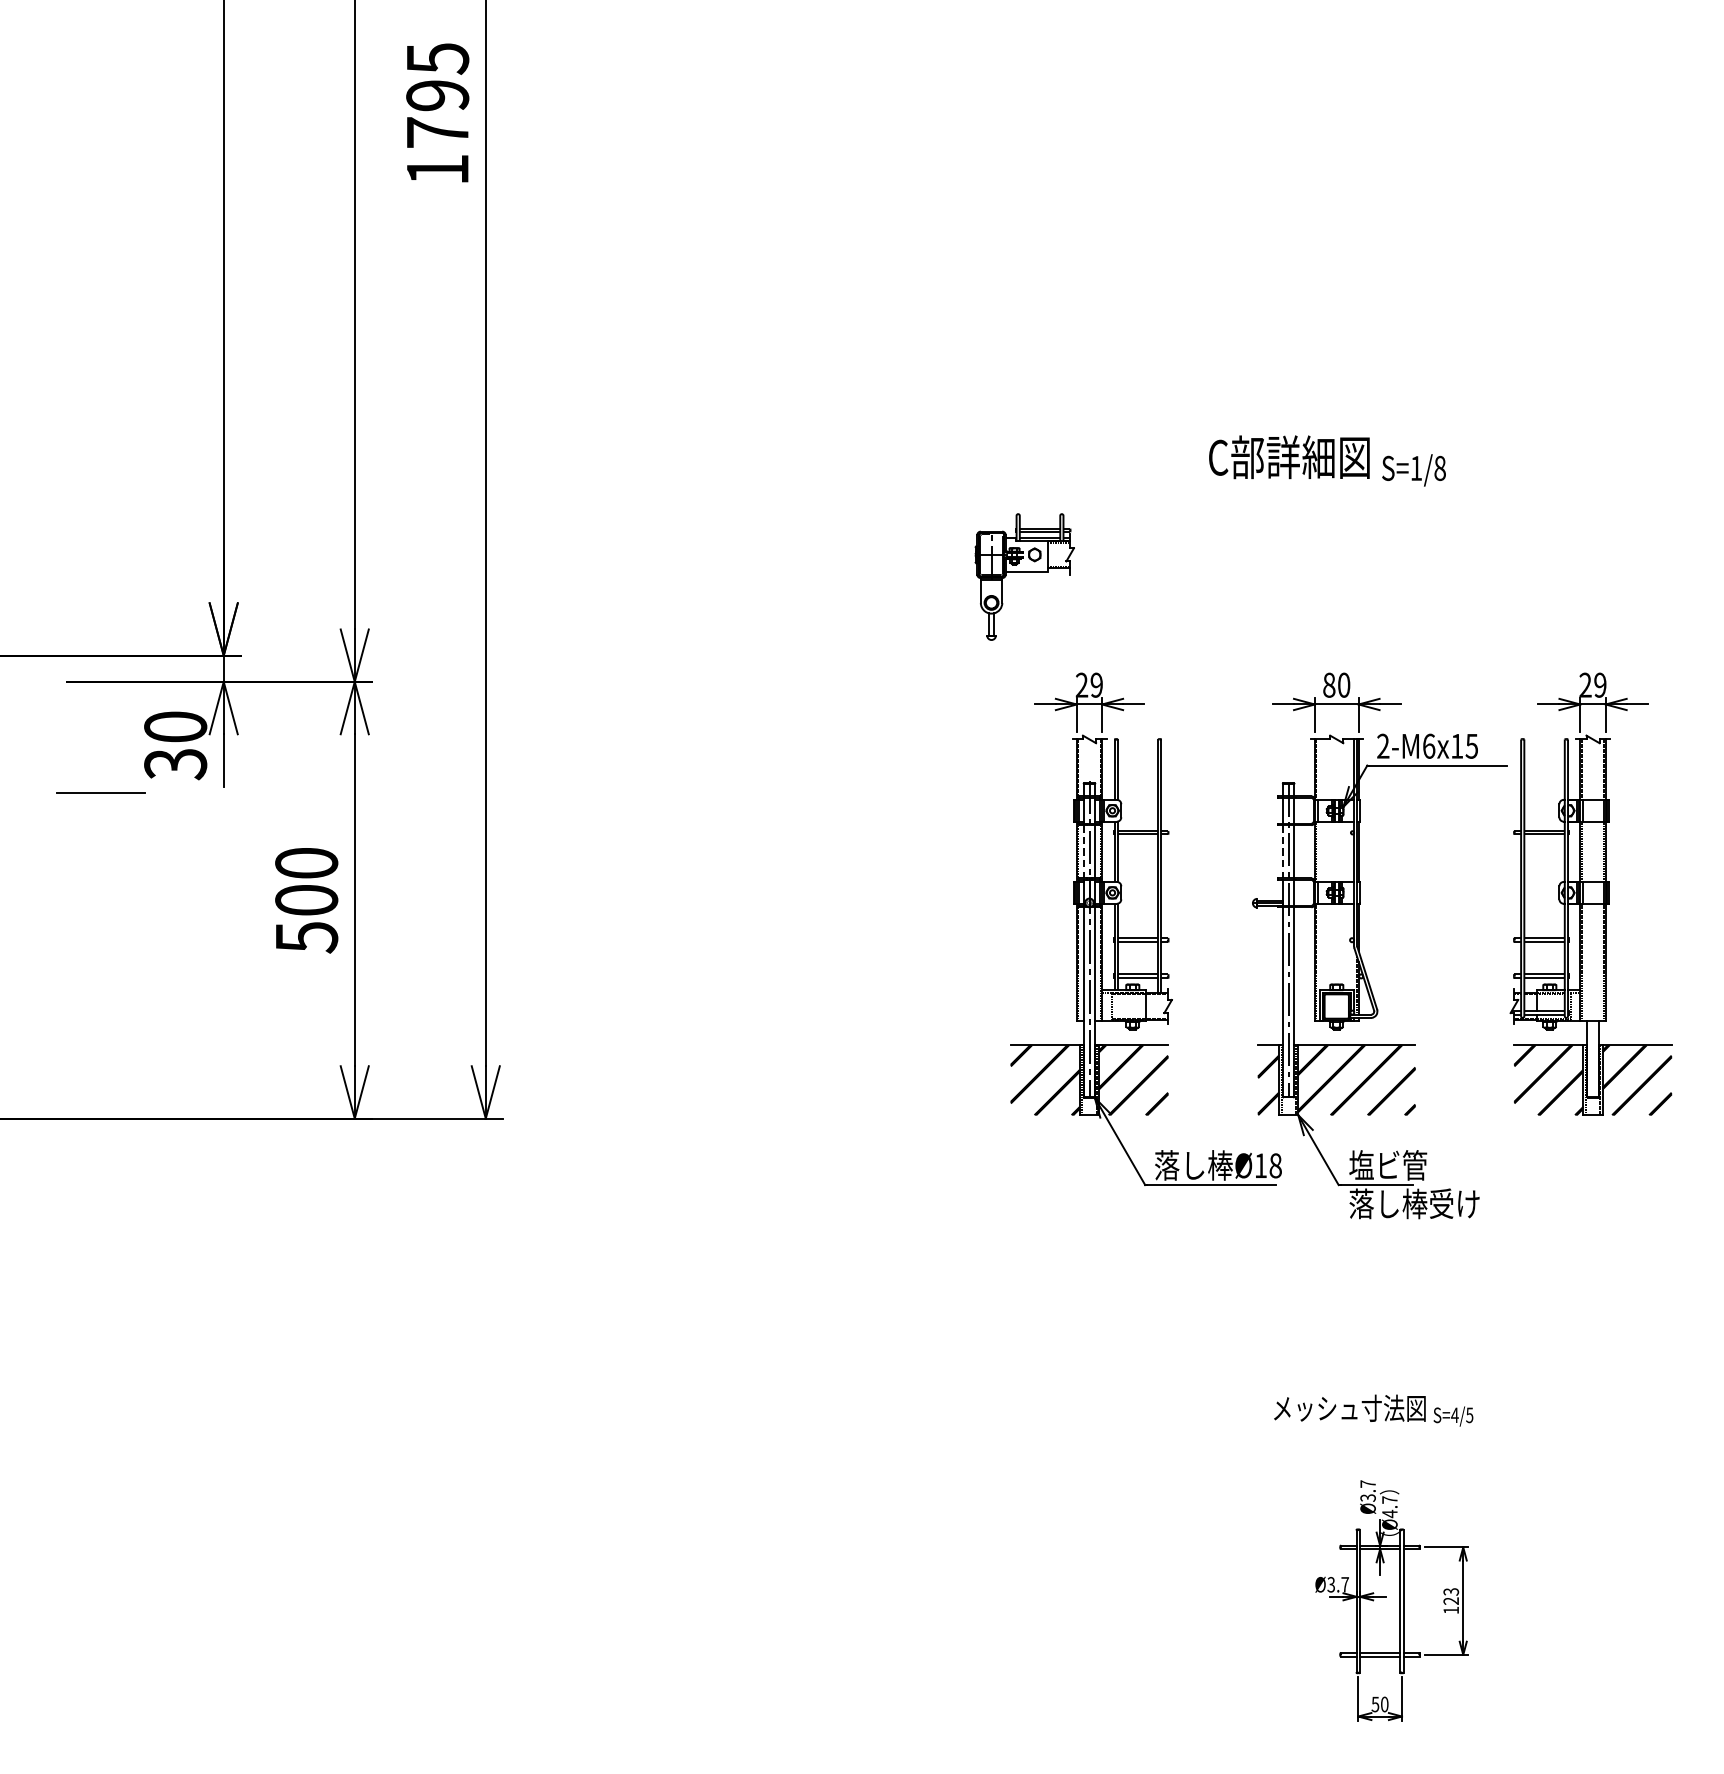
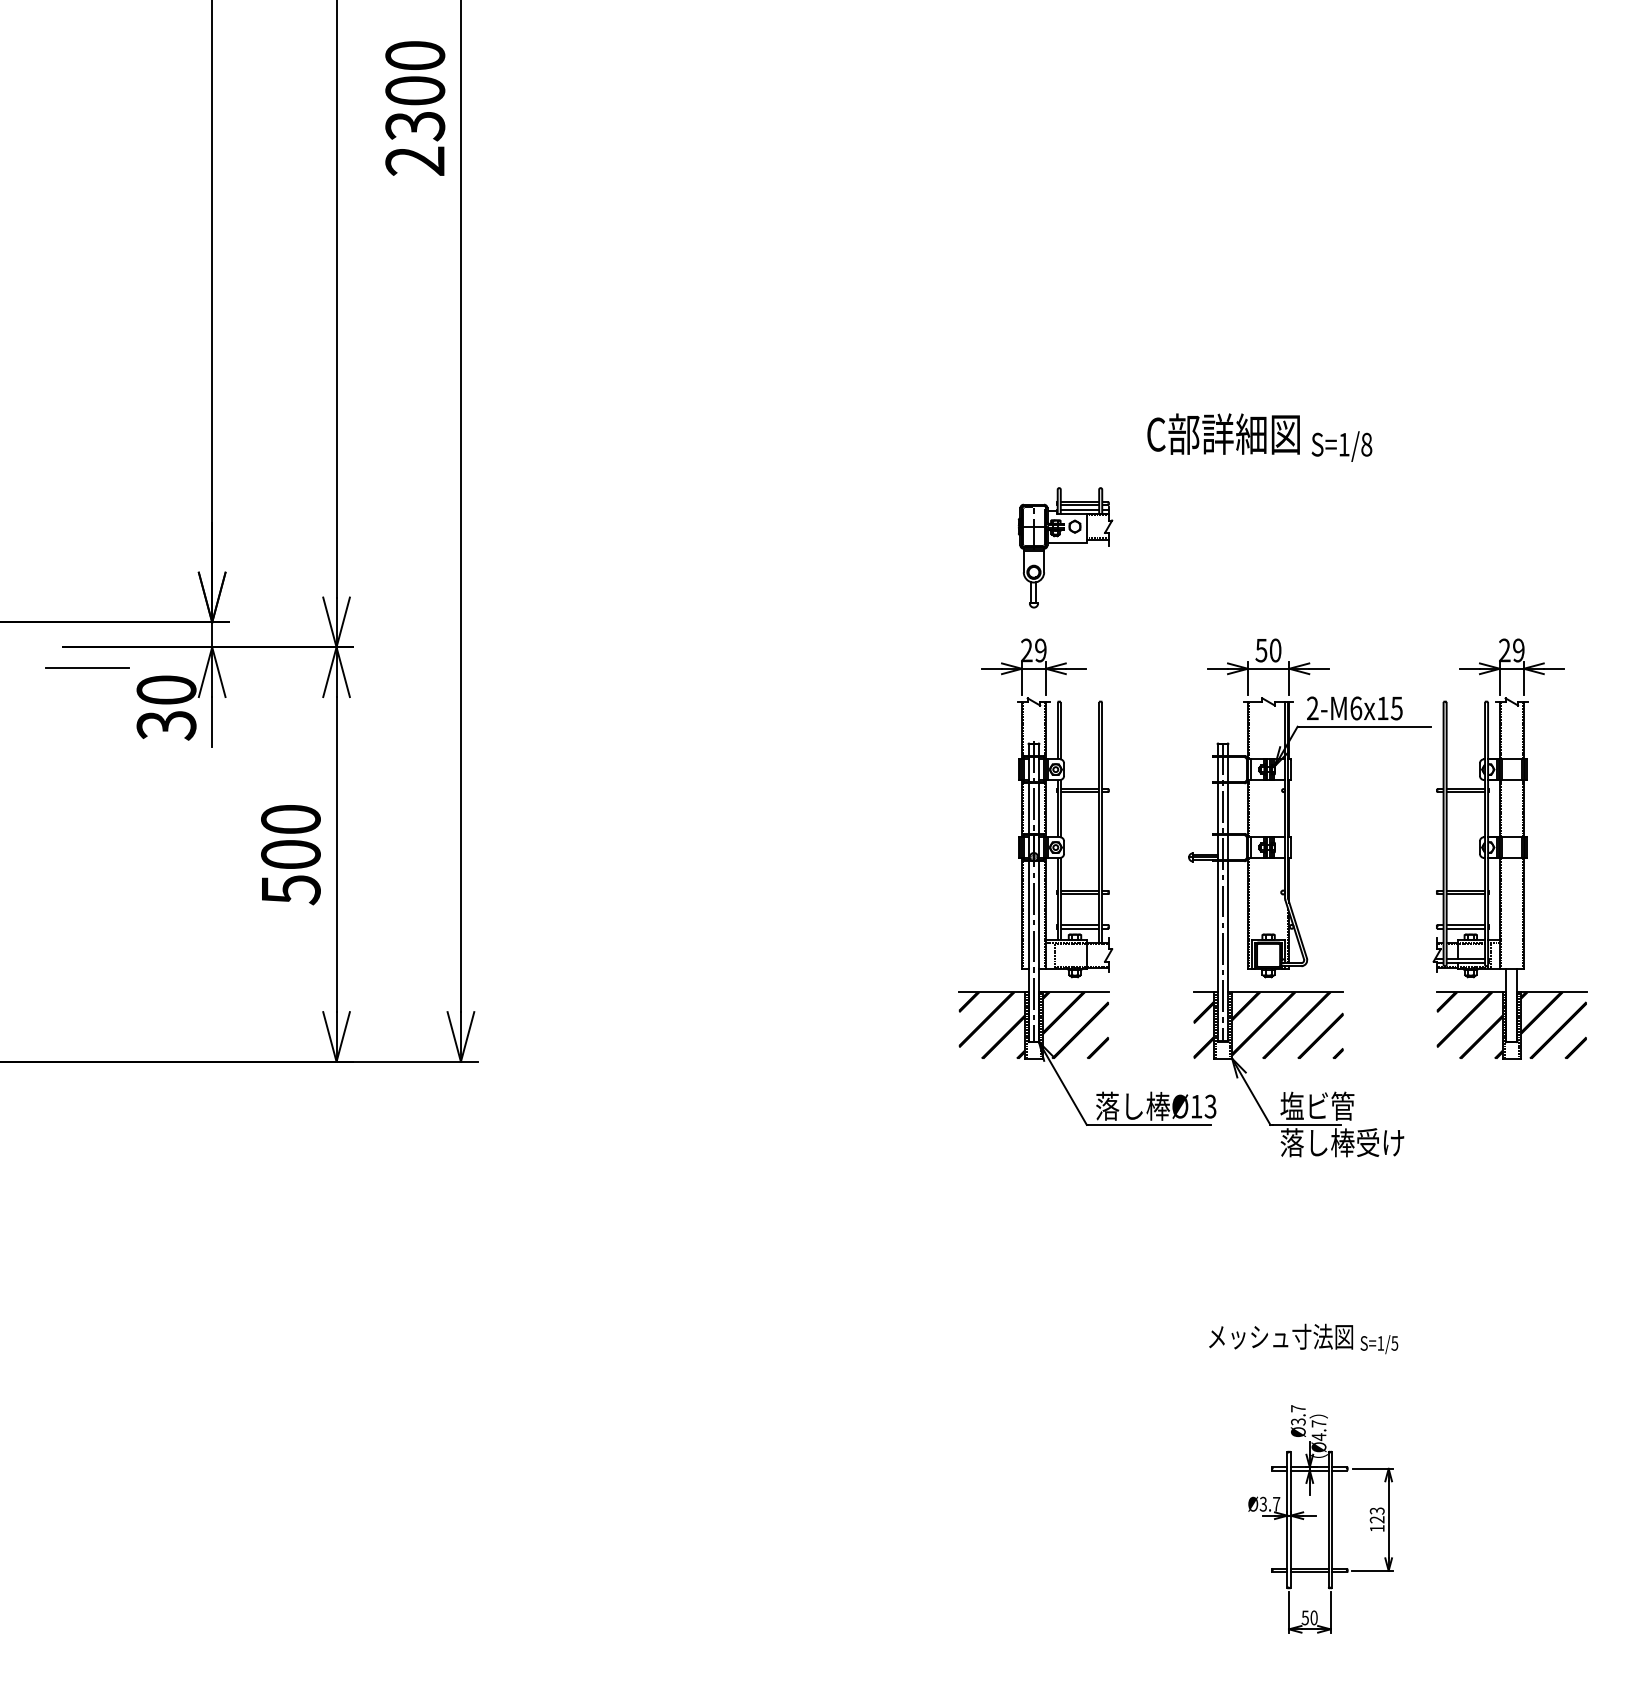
text: (437, 114) -> (415, 108), 1795 -> 2300
part: (1024, 576) -> (1065, 547), moved
text: (1329, 685) -> (1261, 650), 80 -> 50
line: (100, 792) -> (87, 667), moved
line: (1083, 852) -> (1028, 809), dashed -> solid
line: (1282, 852) -> (1217, 809), dashed -> solid
text: (1275, 1165) -> (1210, 1106), Ø18 -> Ø13
text: (1454, 1415) -> (1380, 1343), S=4/5 -> S=1/5

